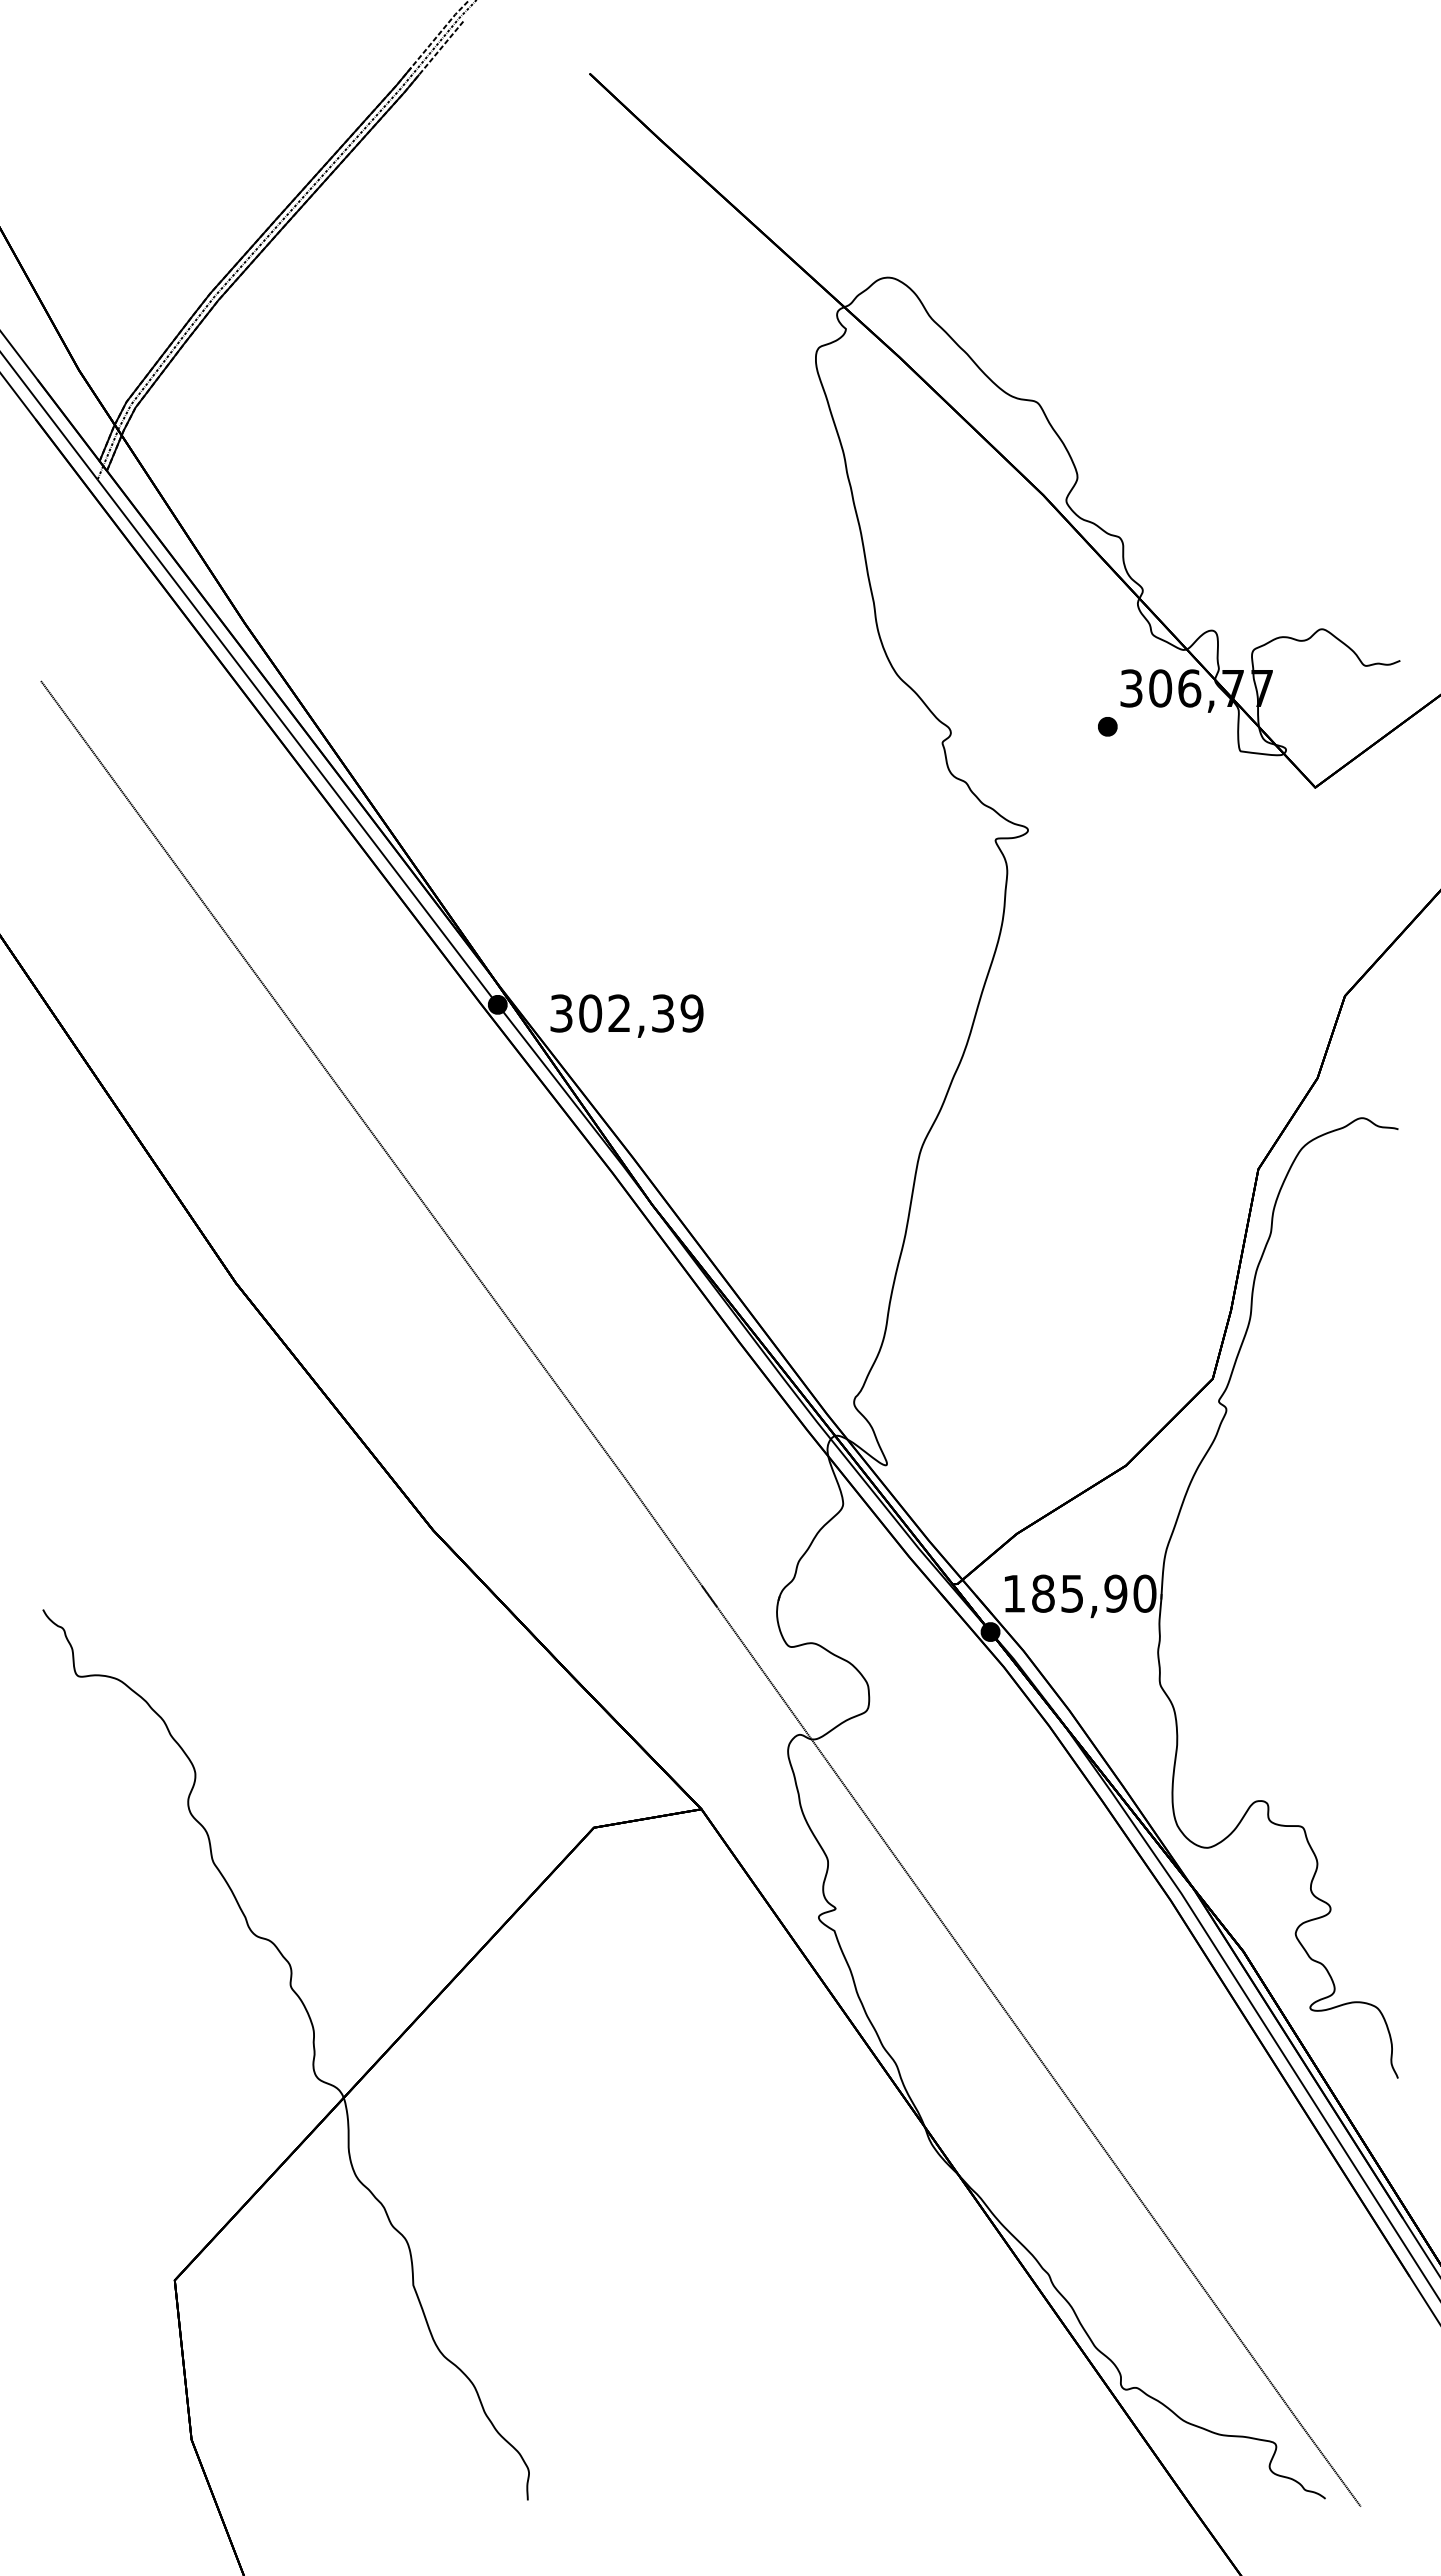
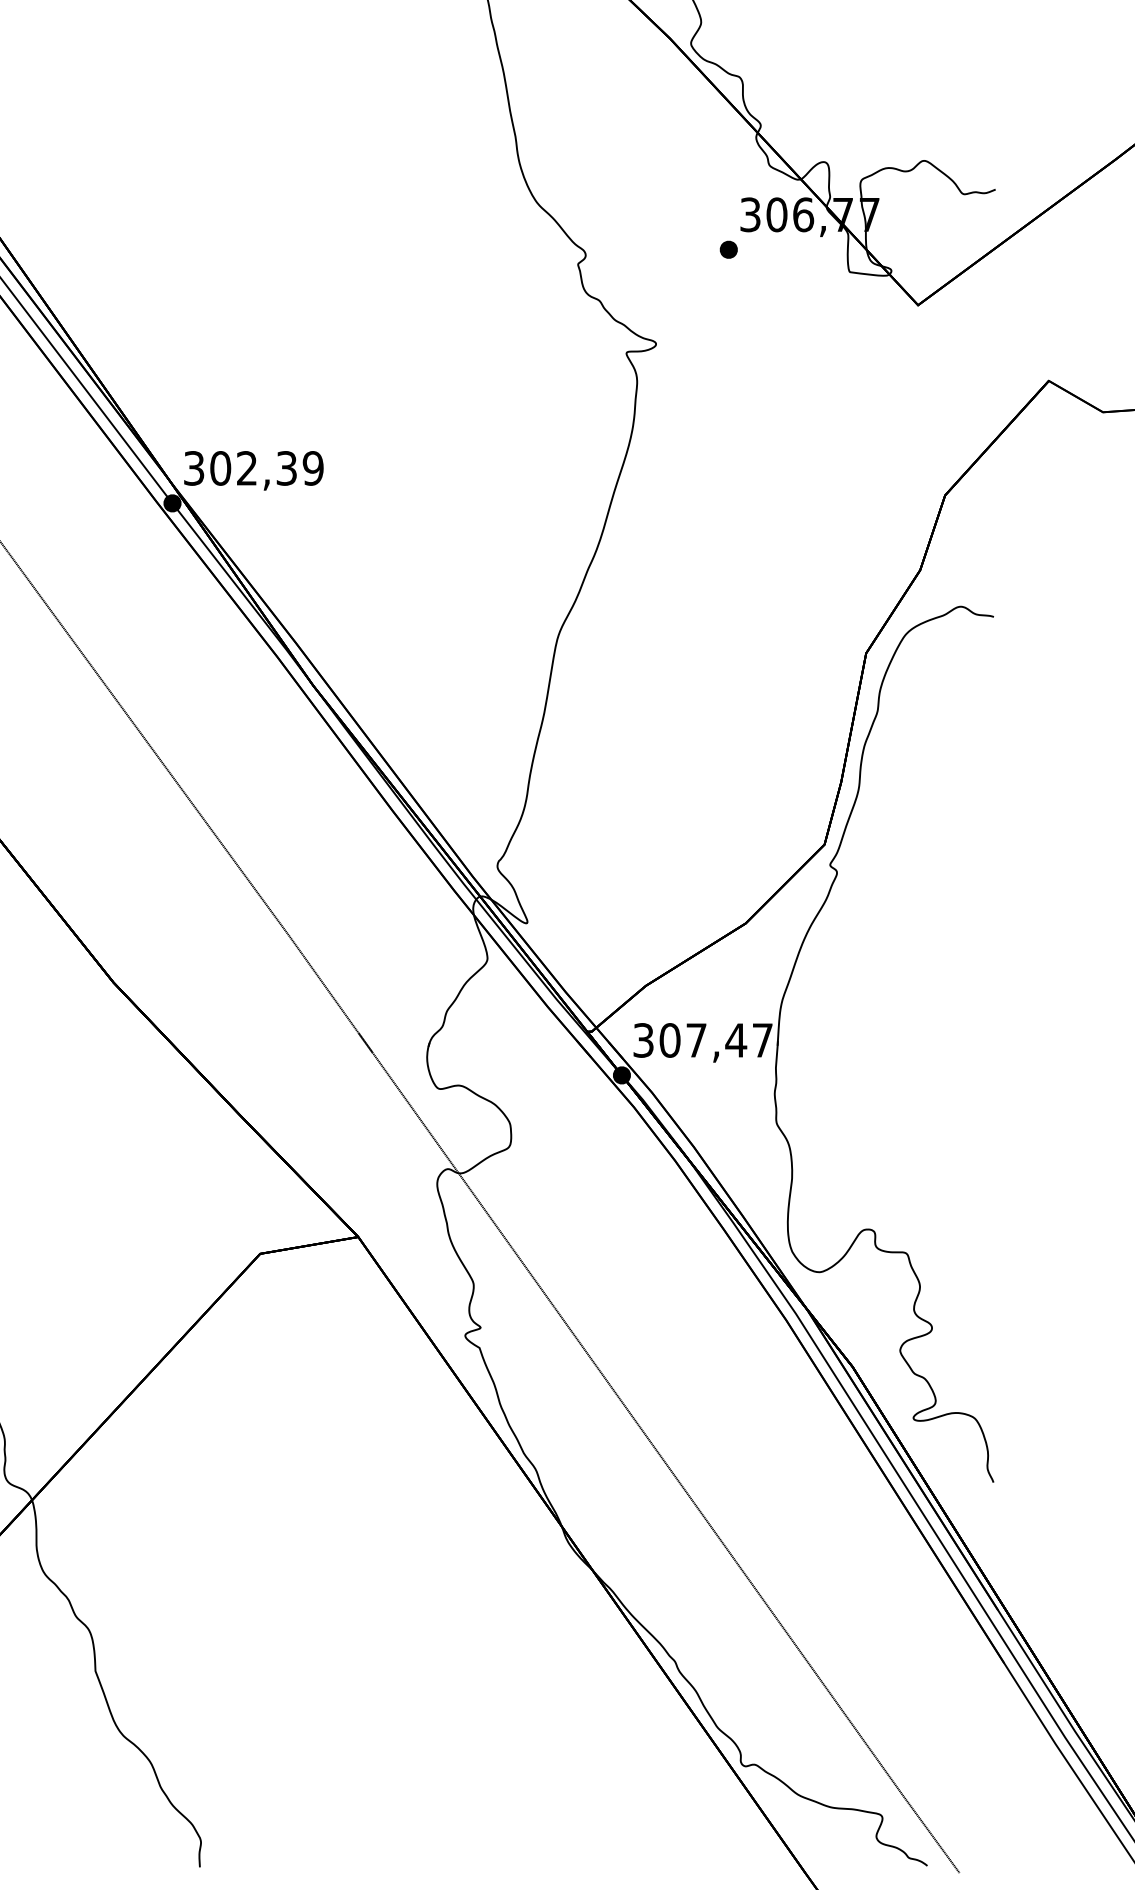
text: (626, 1015) -> (253, 470), moved
text: (1079, 1593) -> (703, 1040), 185,90 -> 307,47

